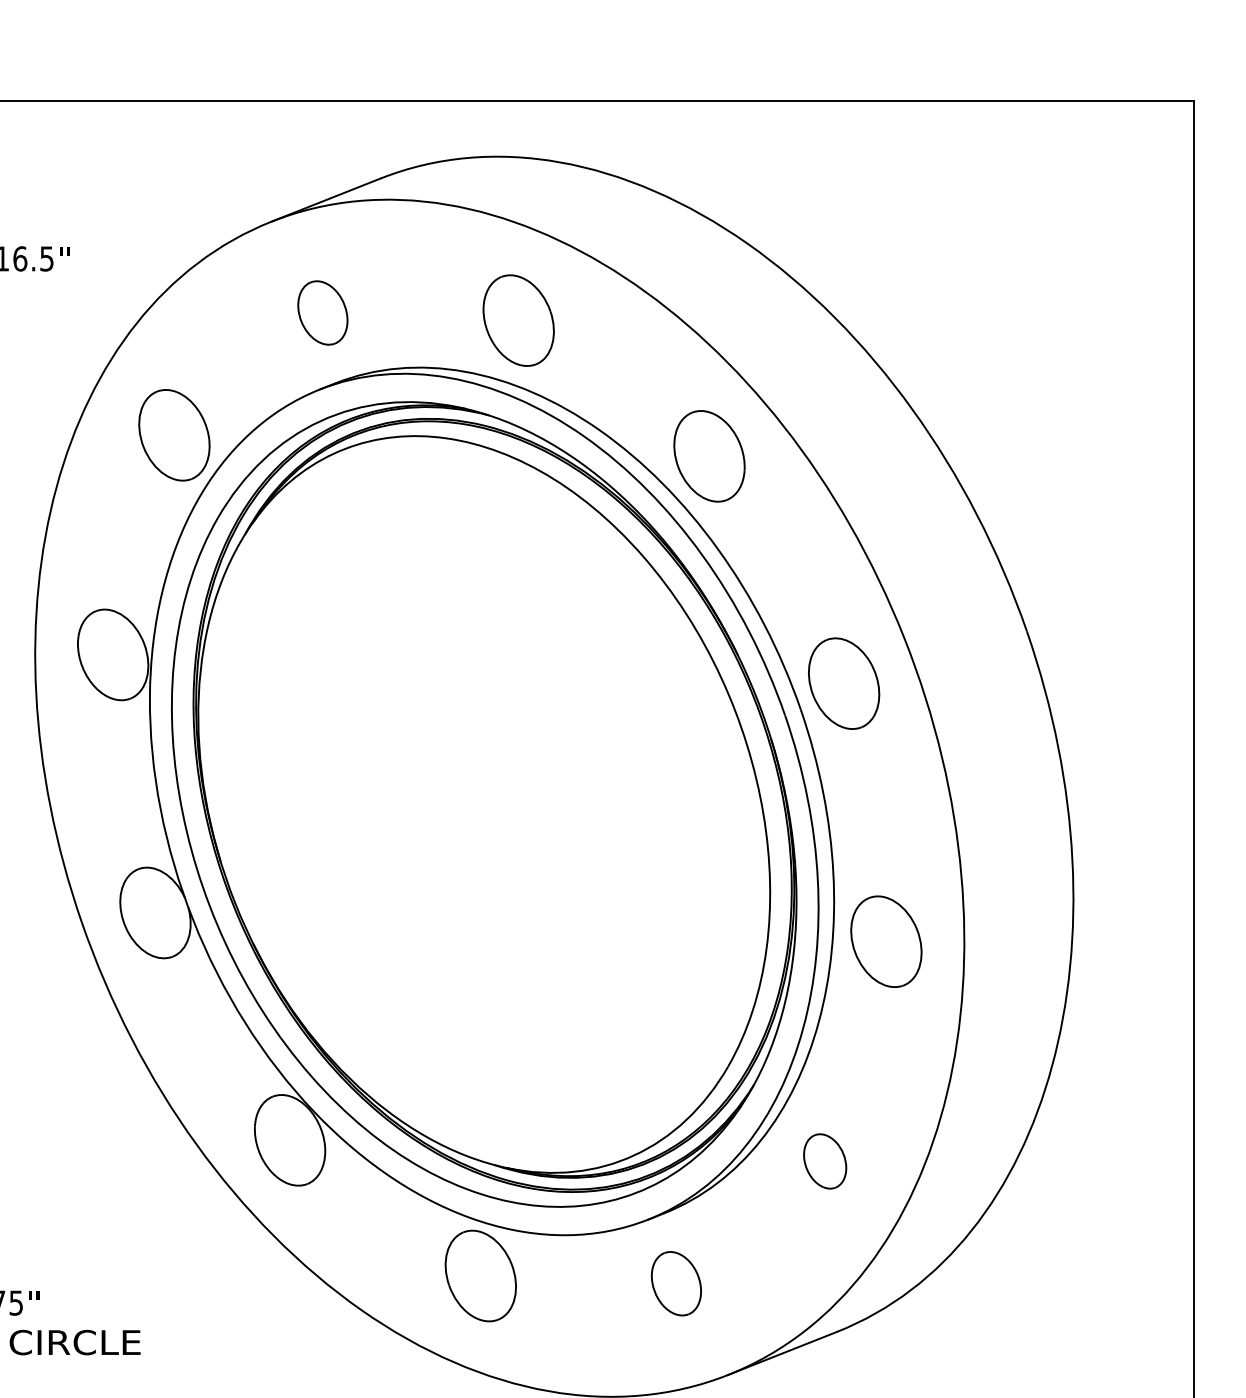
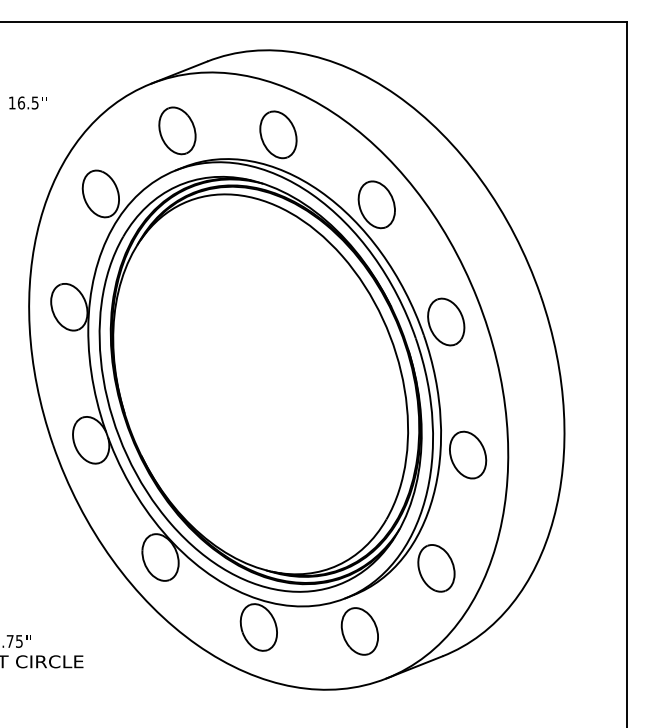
part: (322, 312) -> (177, 130), size x1.43
part: (825, 1161) -> (436, 568), size x1.67
part: (675, 1283) -> (359, 631), size x1.43

